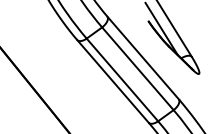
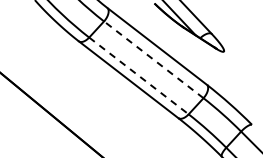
line: (137, 68) -> (153, 59), solid -> dashed
line: (122, 79) -> (138, 75), solid -> dashed

